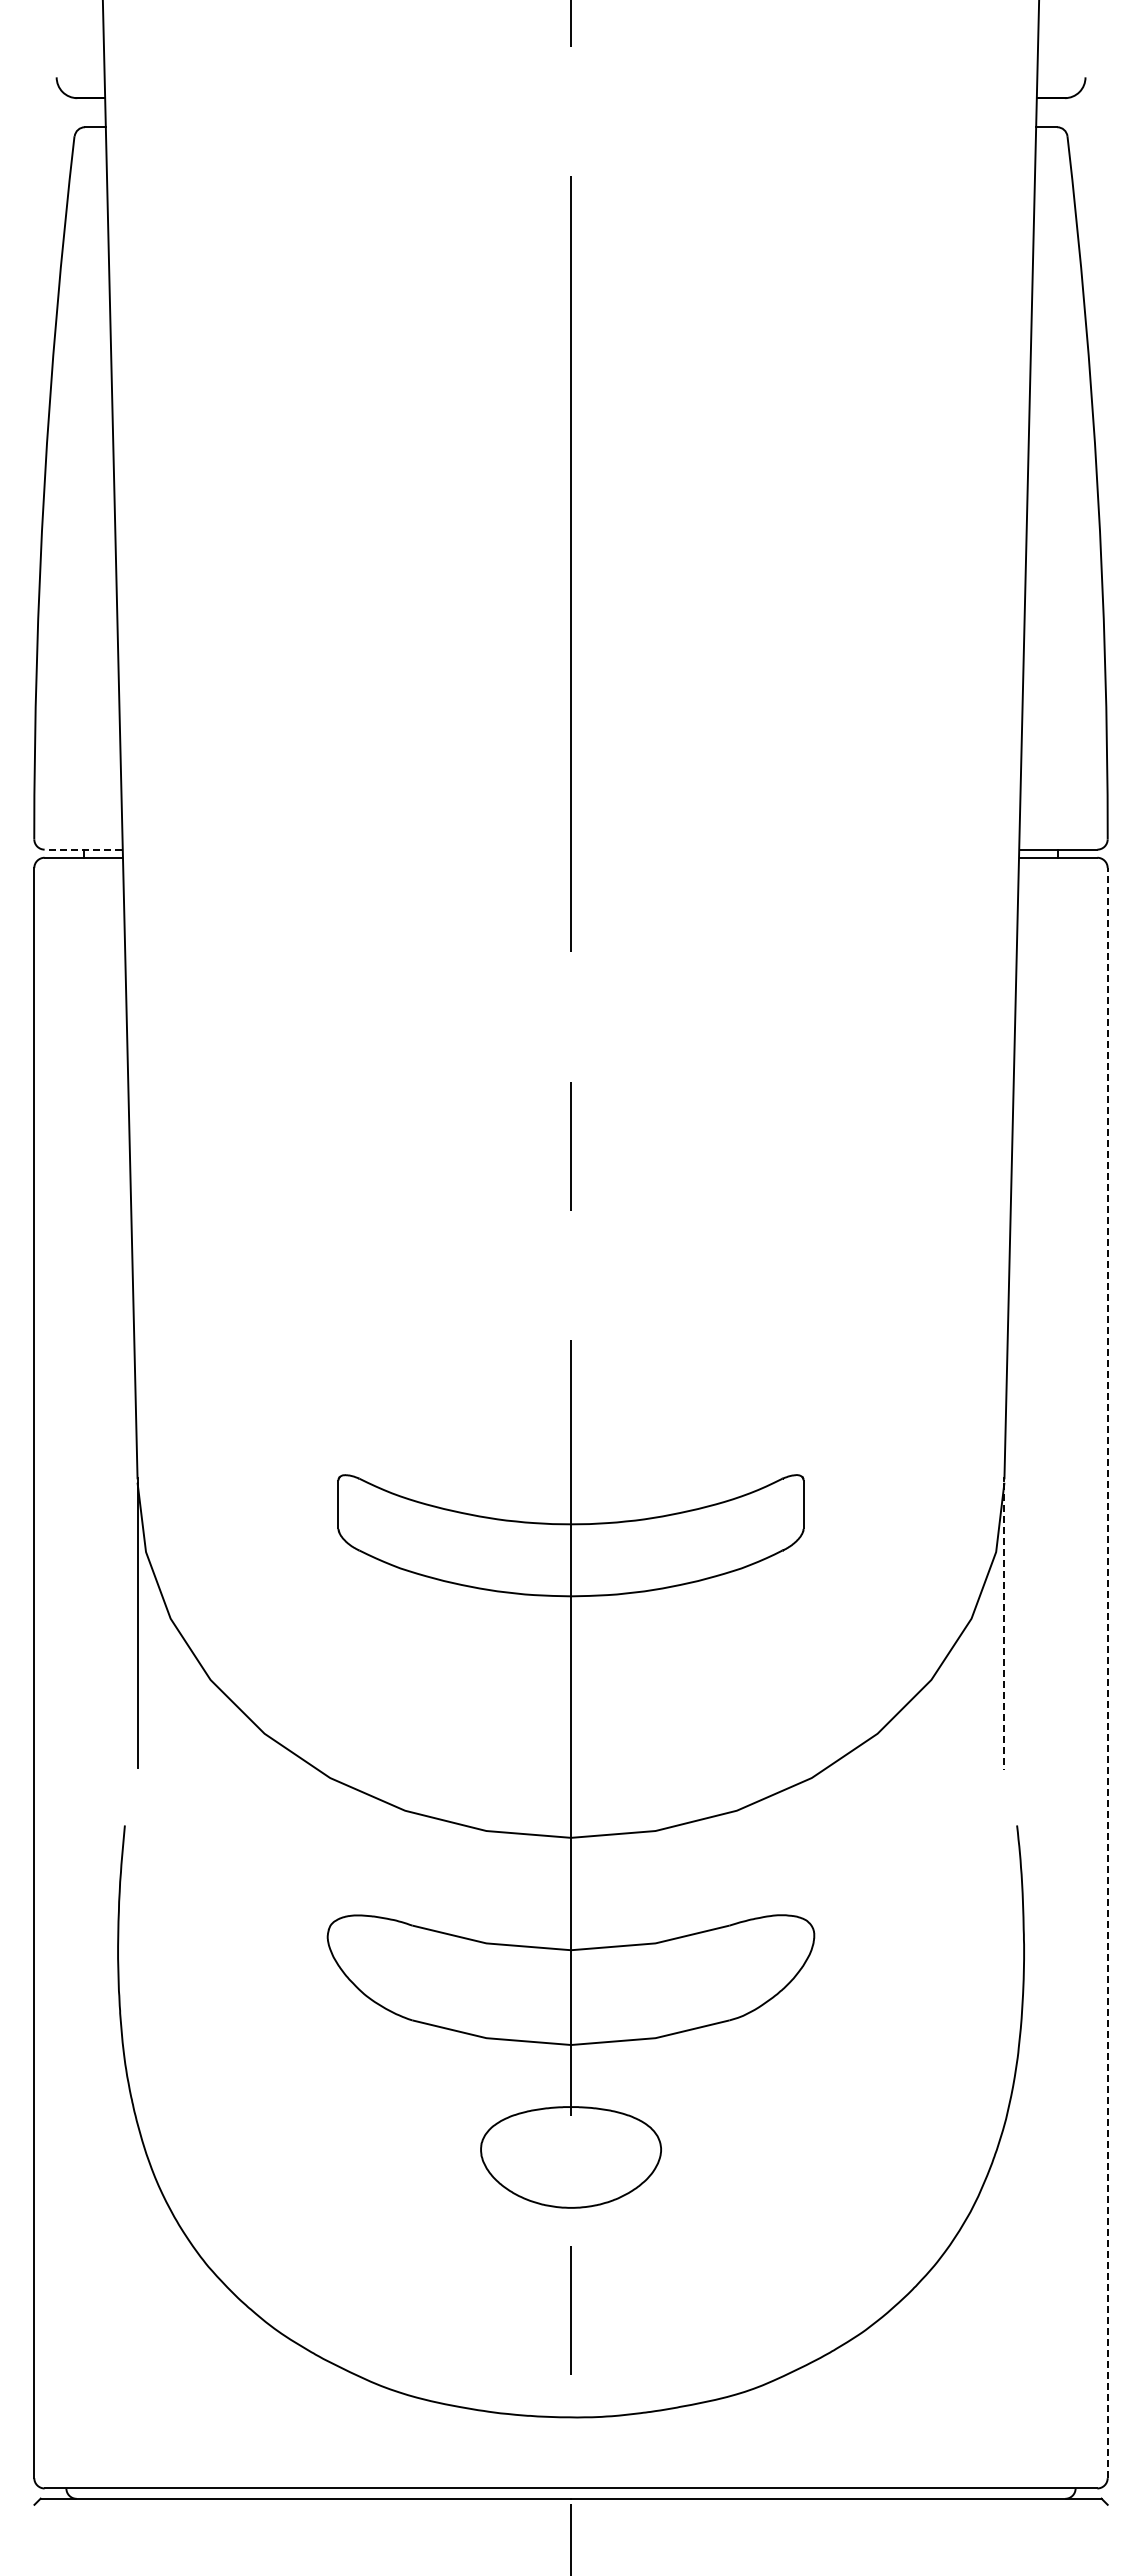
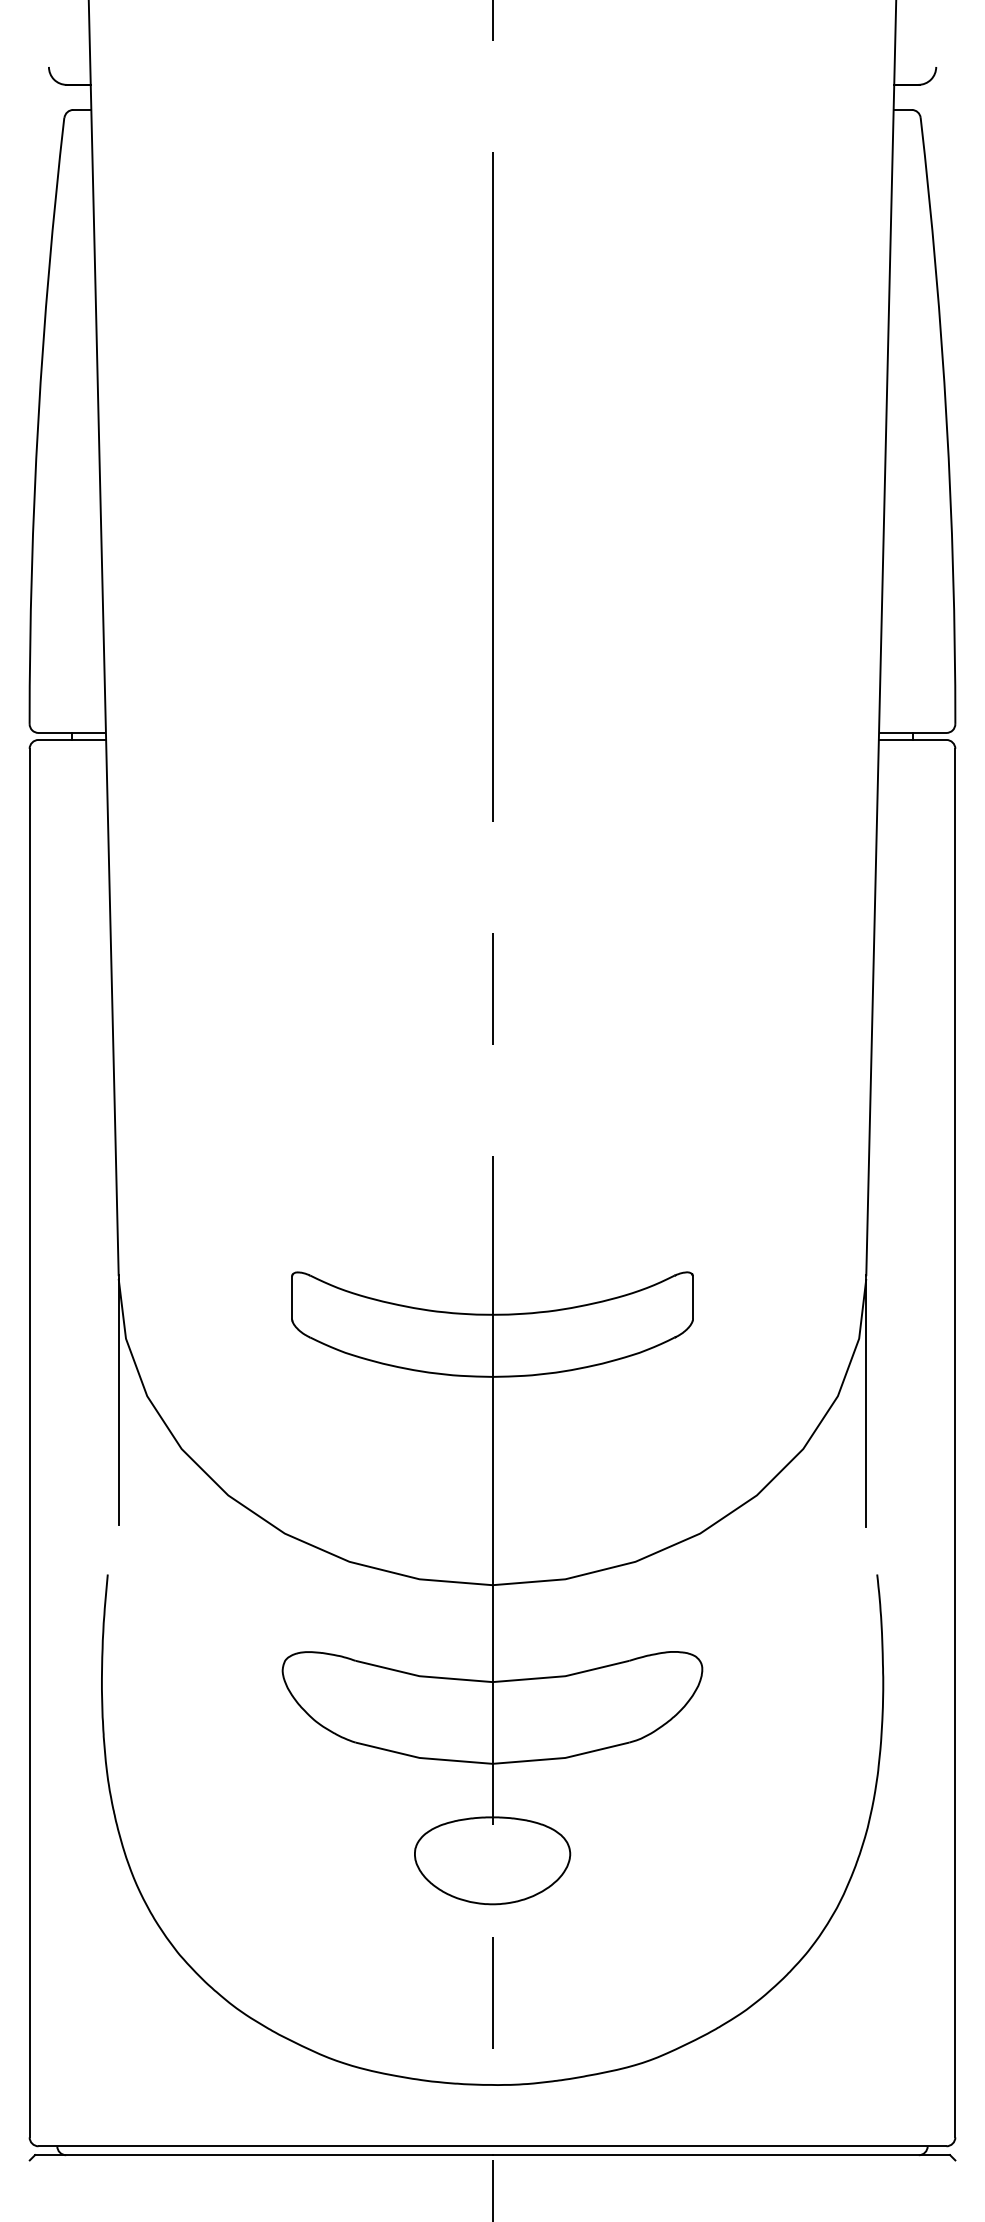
line: (83, 849) -> (72, 732), dashed -> solid
line: (1004, 1626) -> (866, 1402), dashed -> solid
line: (1107, 1672) -> (955, 1442), dashed -> solid

